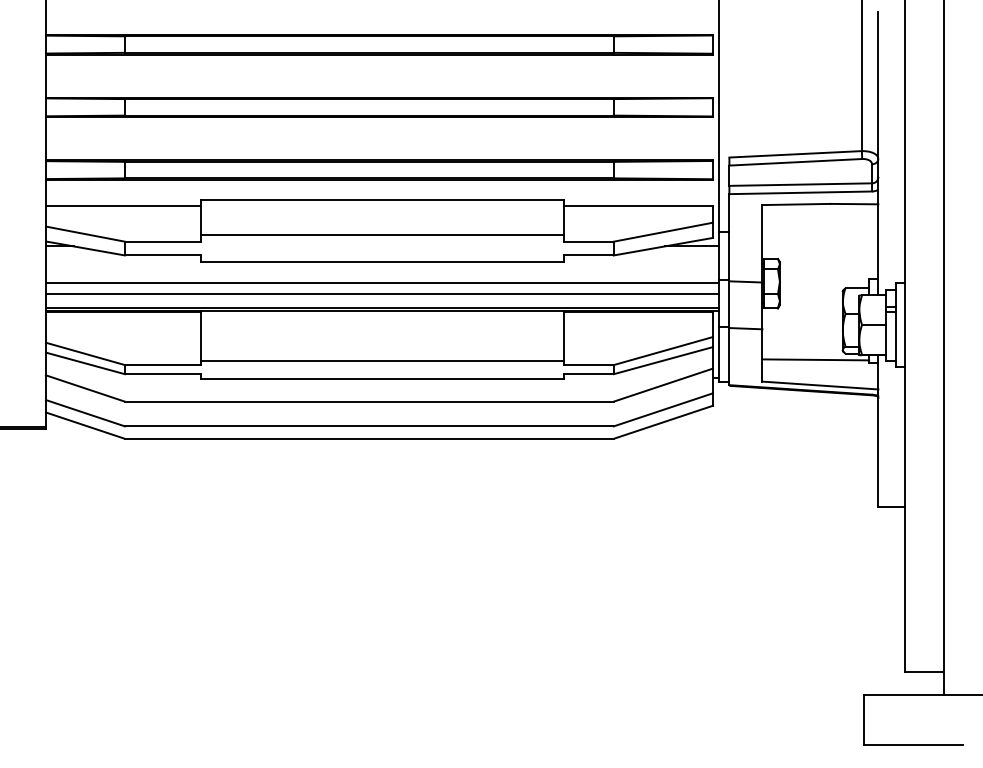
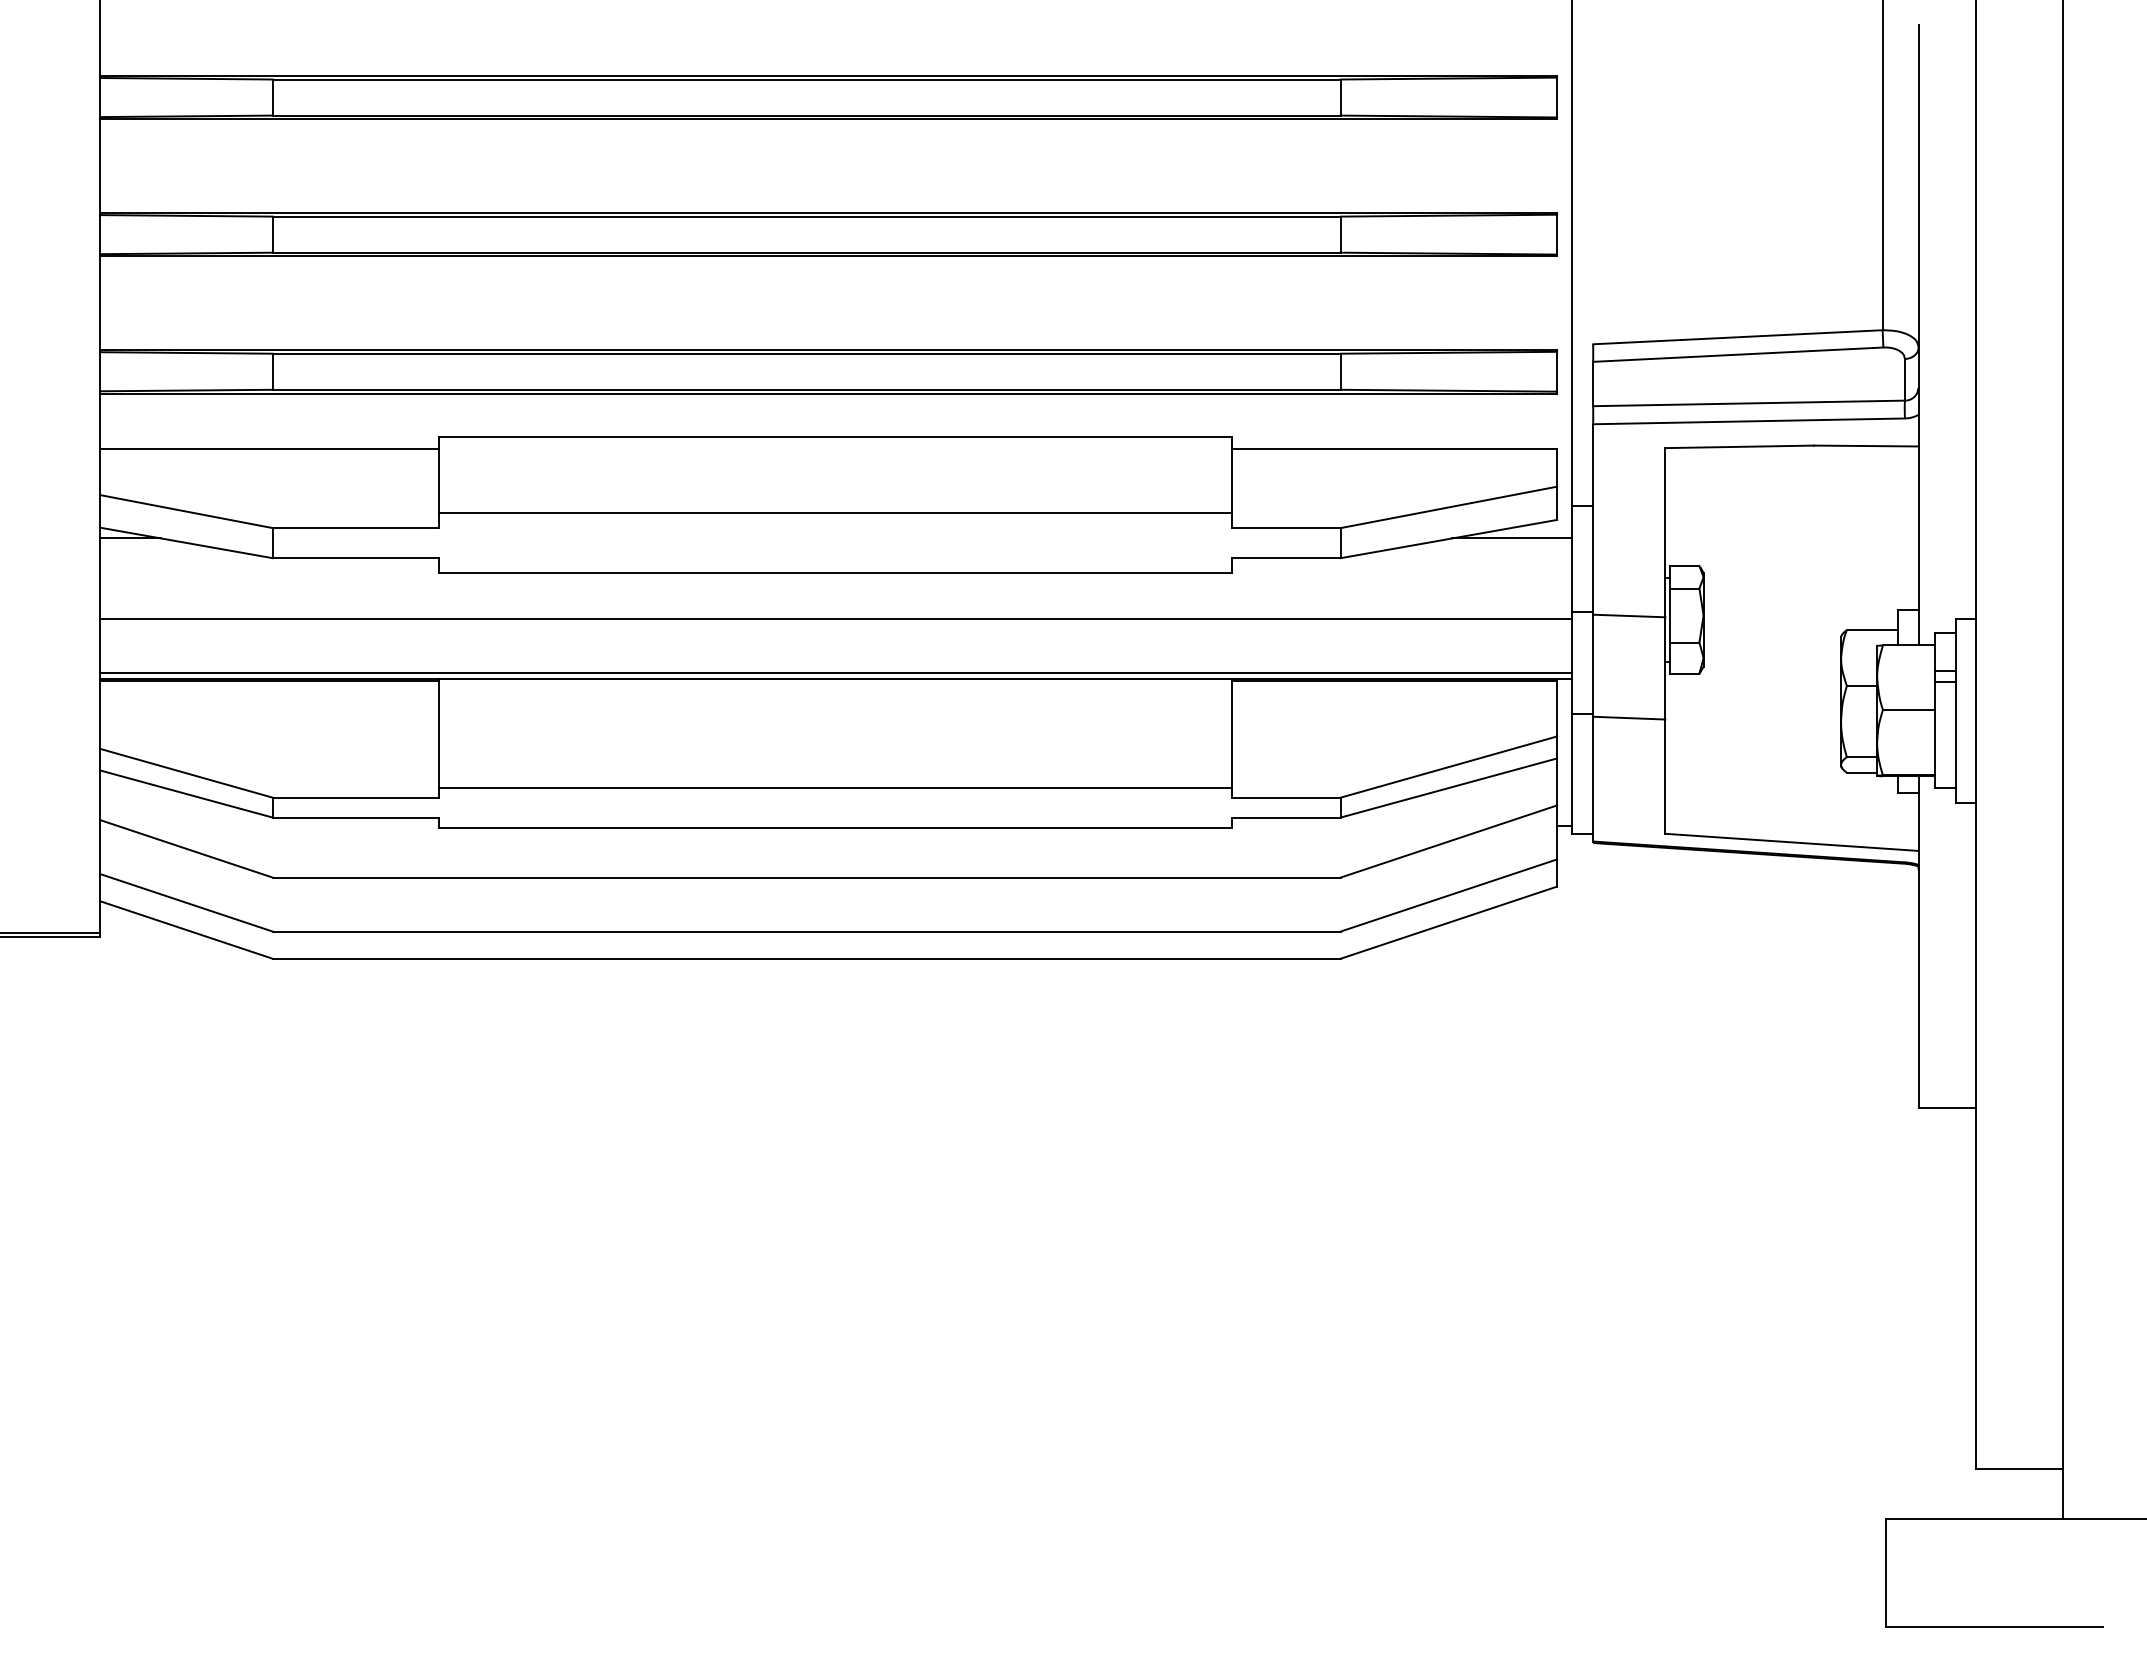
line: (382, 294) -> (835, 643), removed
line: (815, 359) -> (1781, 785), removed

